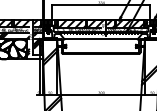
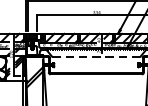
line: (100, 39) -> (95, 56), solid -> dashed

